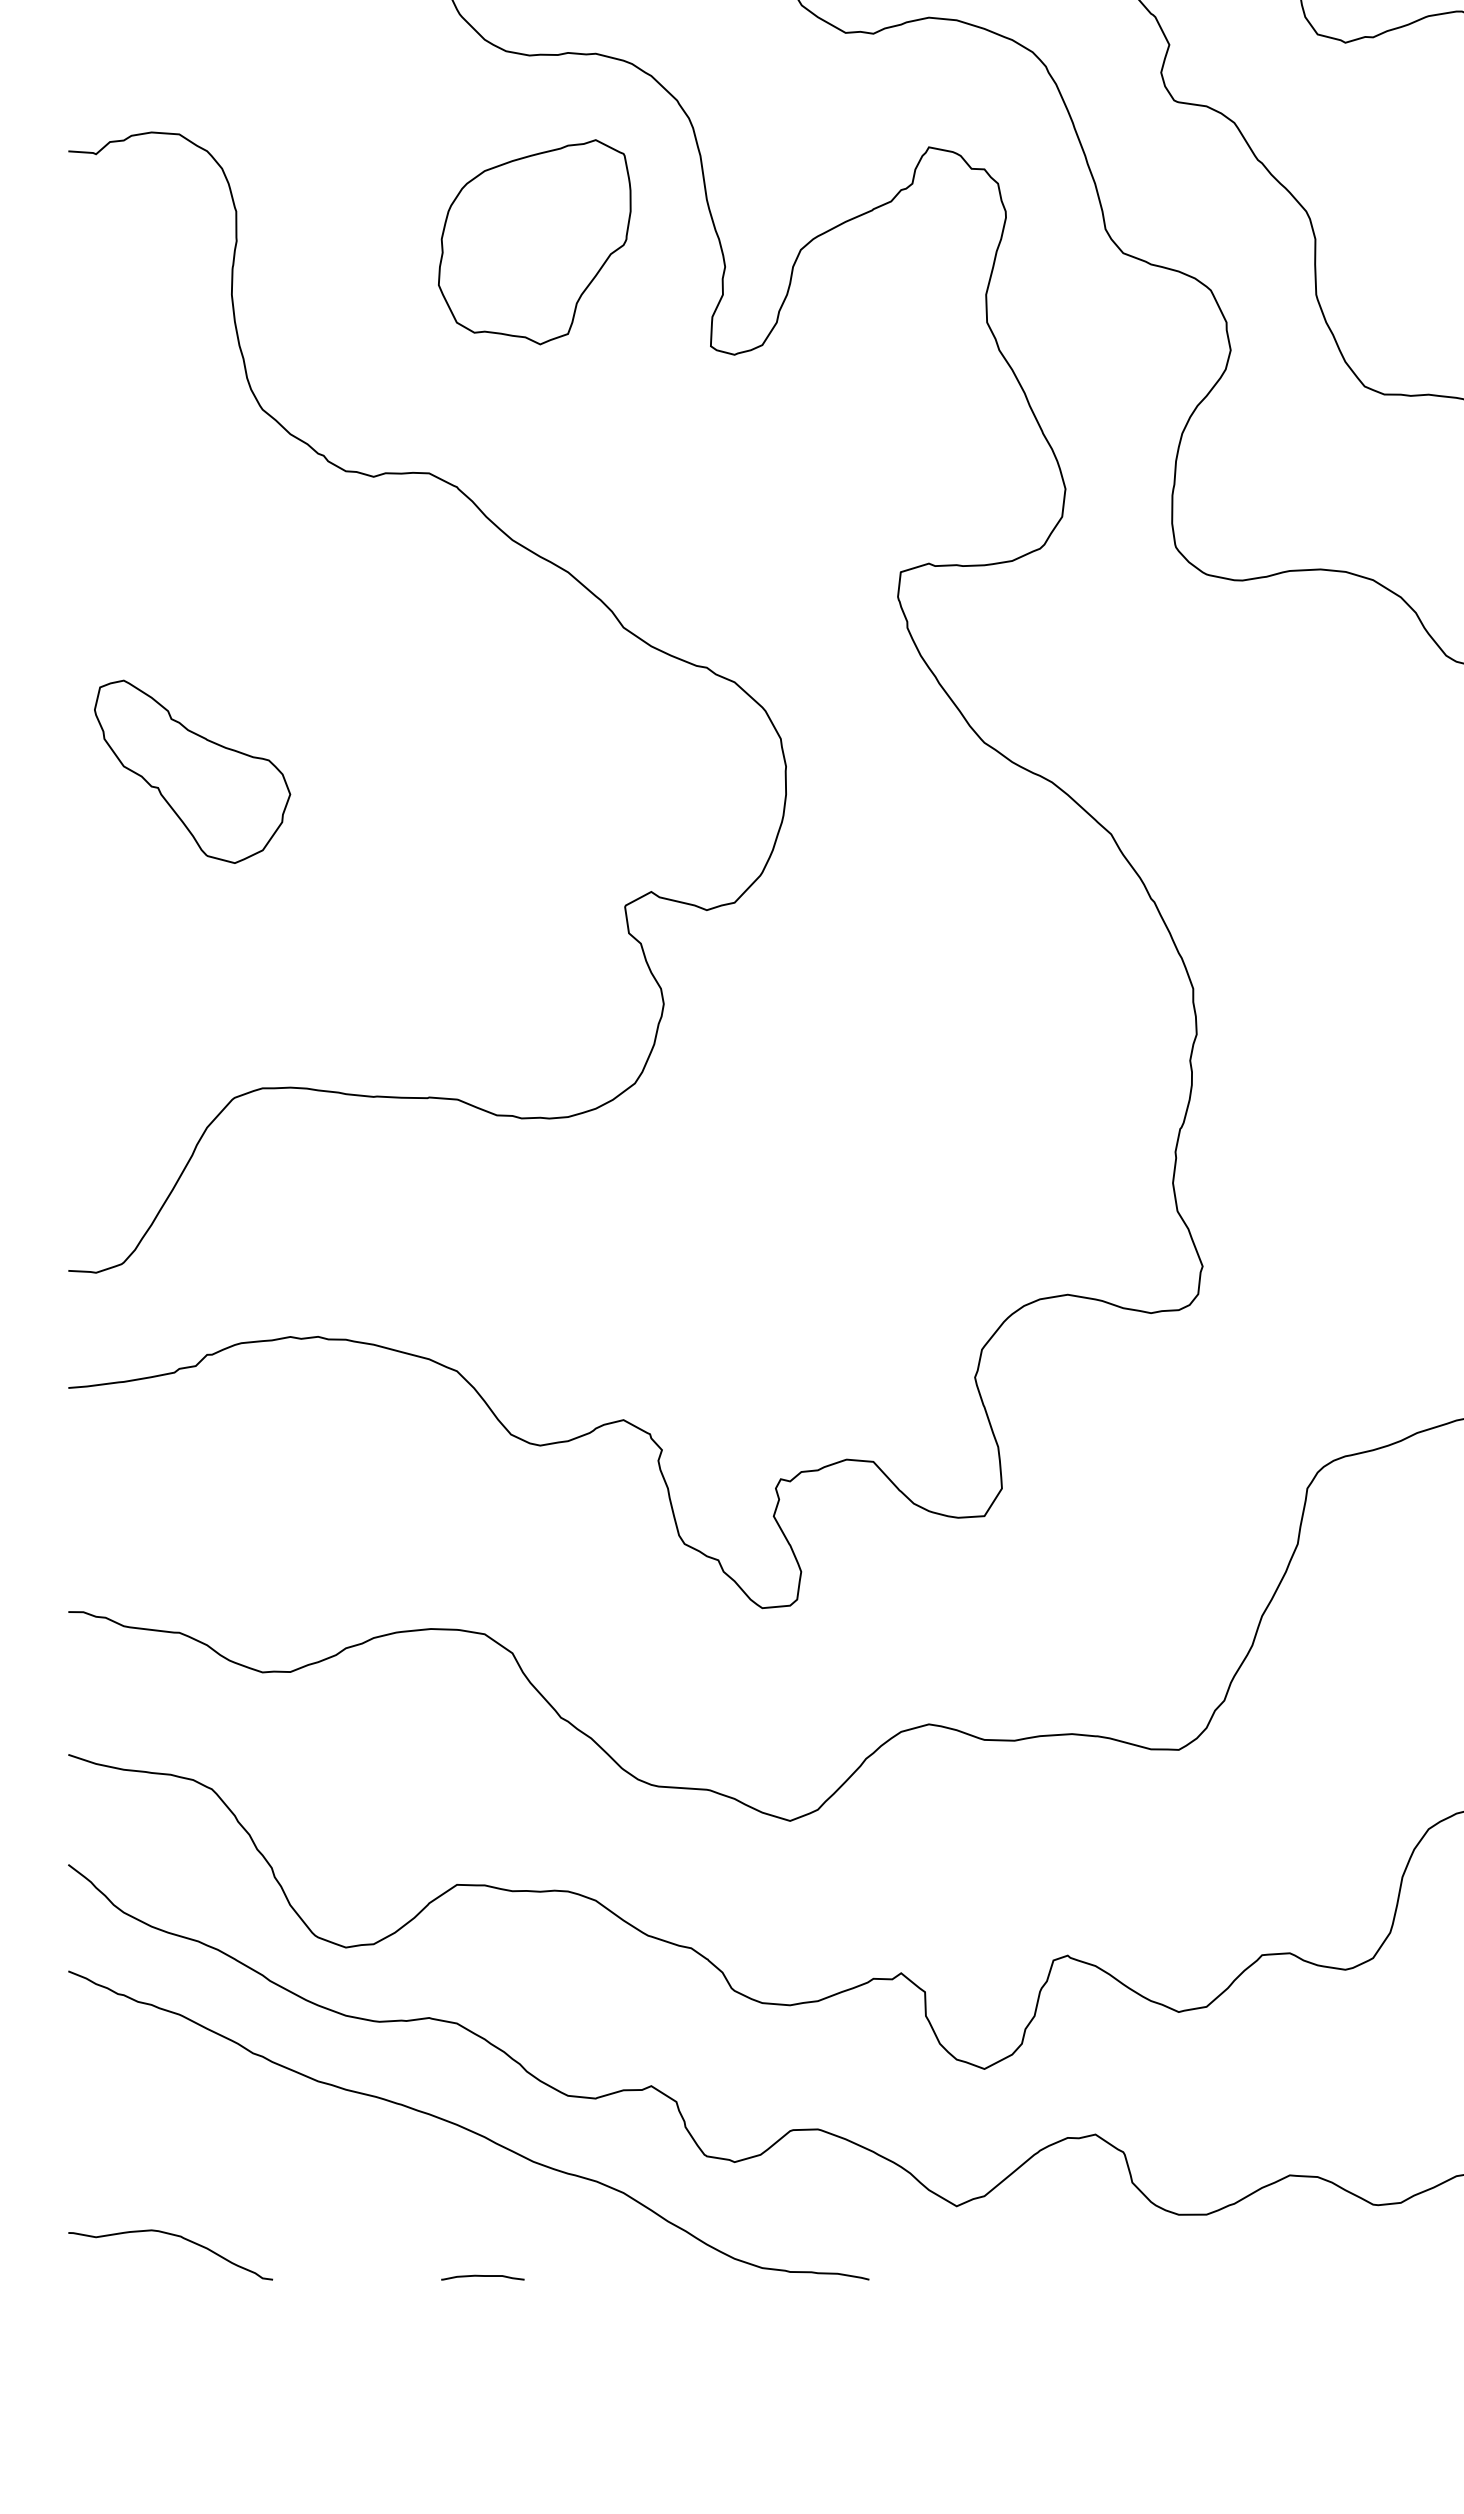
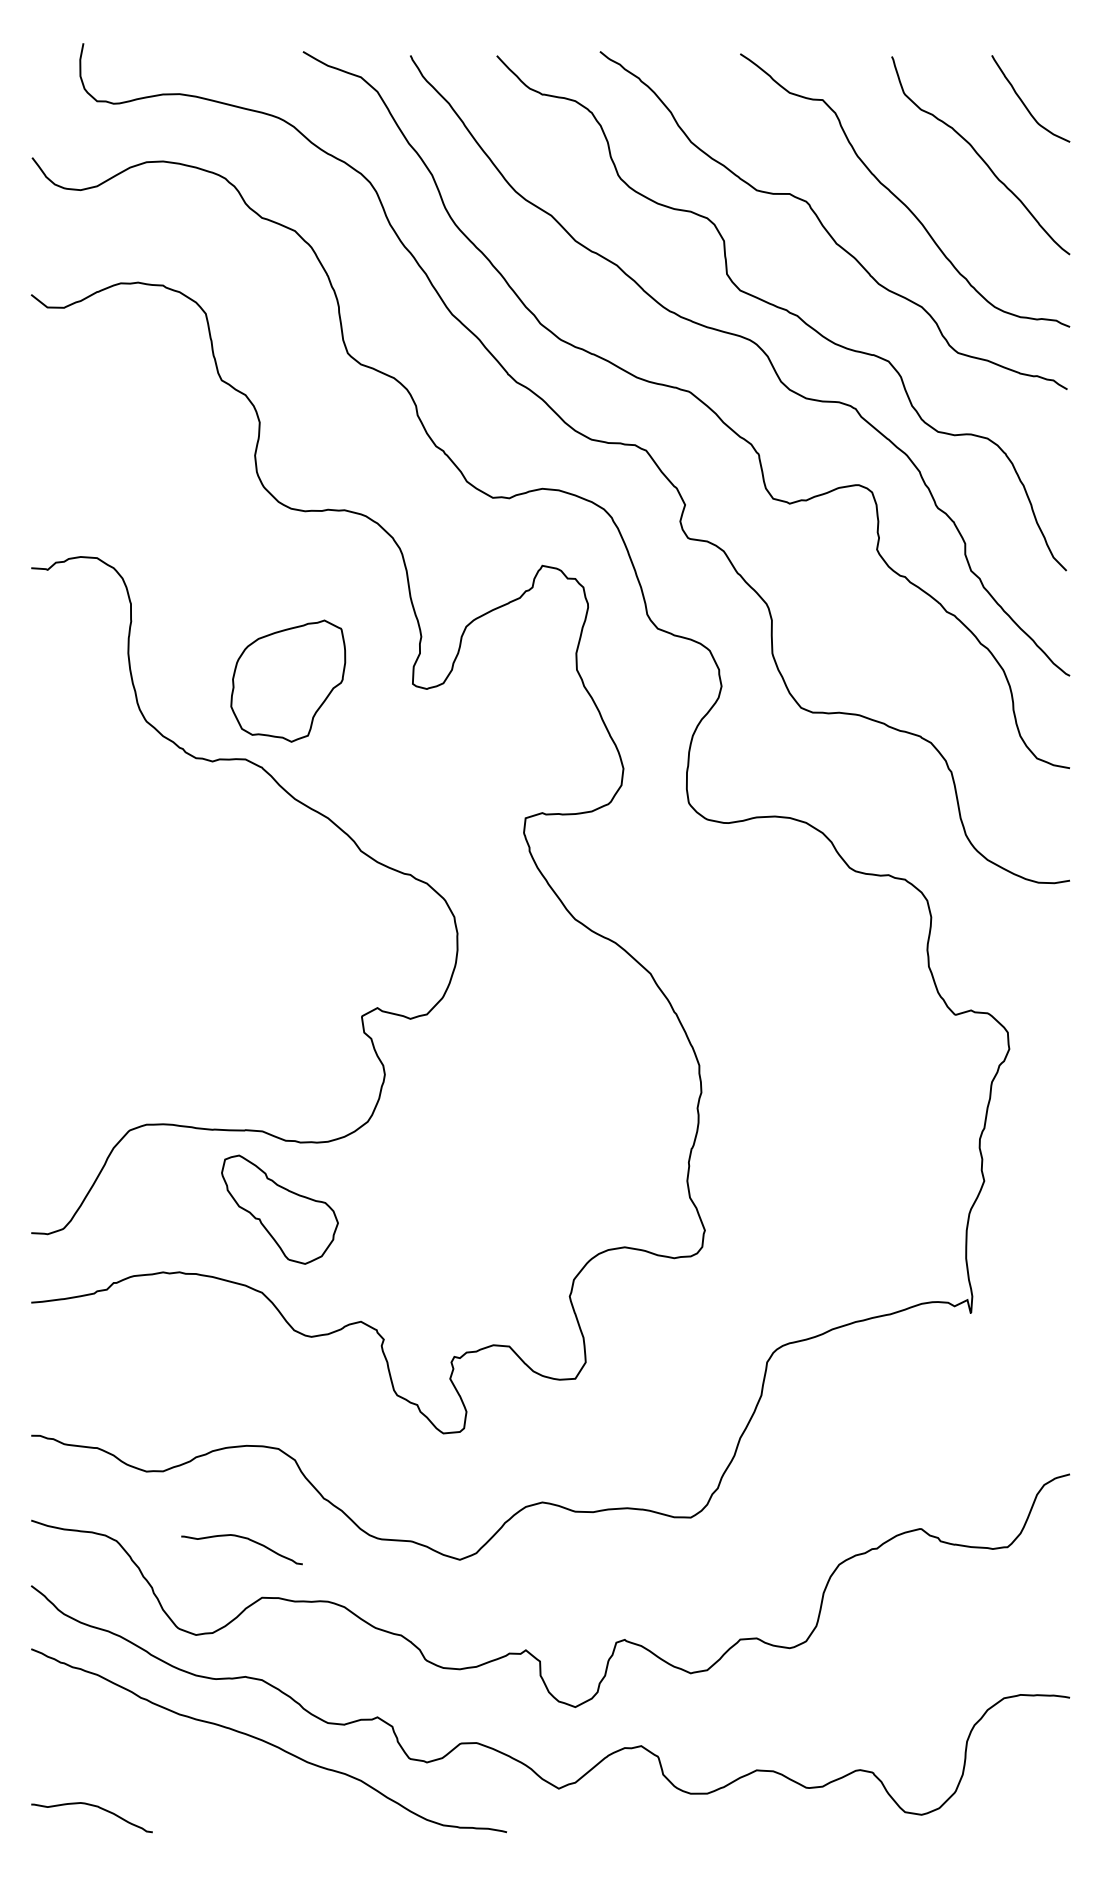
part: (535, 241) -> (288, 680), moved
part: (191, 771) -> (279, 1209), moved
curve: (424, 1785) -> (242, 1538), added
curve: (482, 2276) -> (277, 1830), removed

